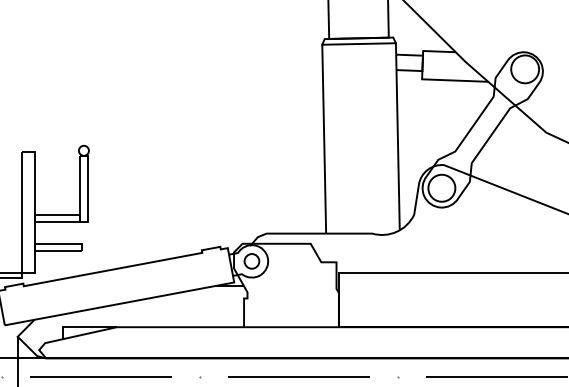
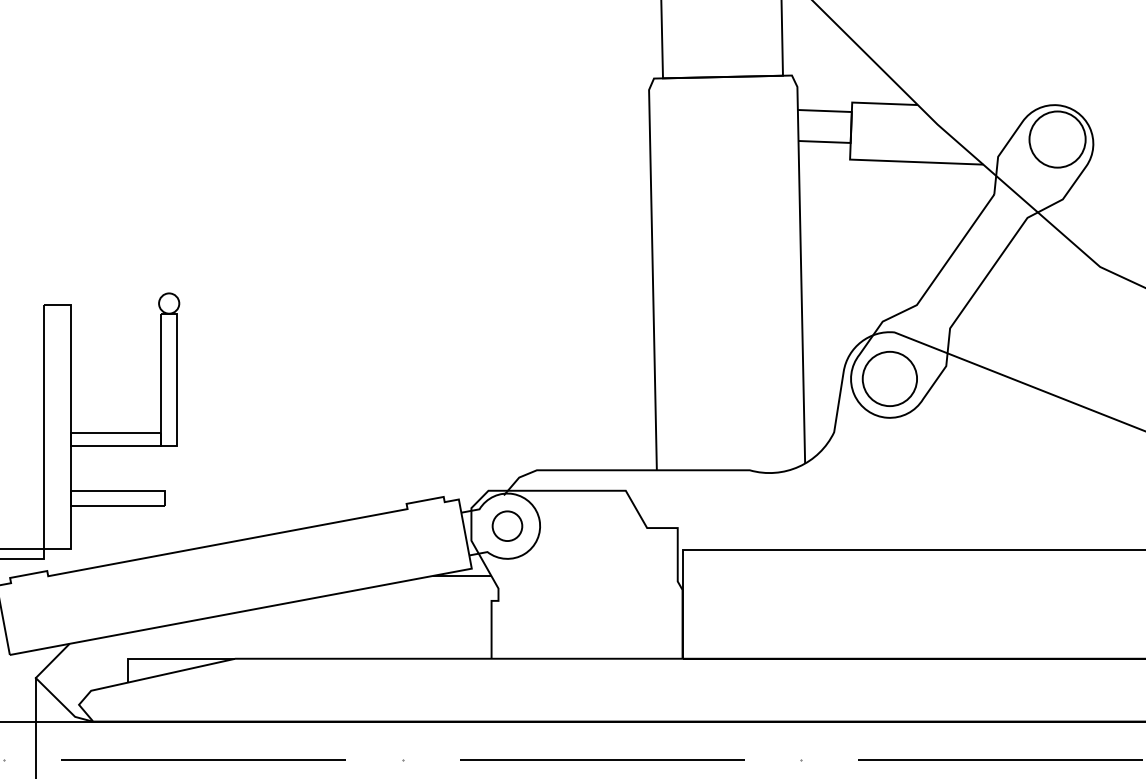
line: (358, 43) -> (722, 87), removed

